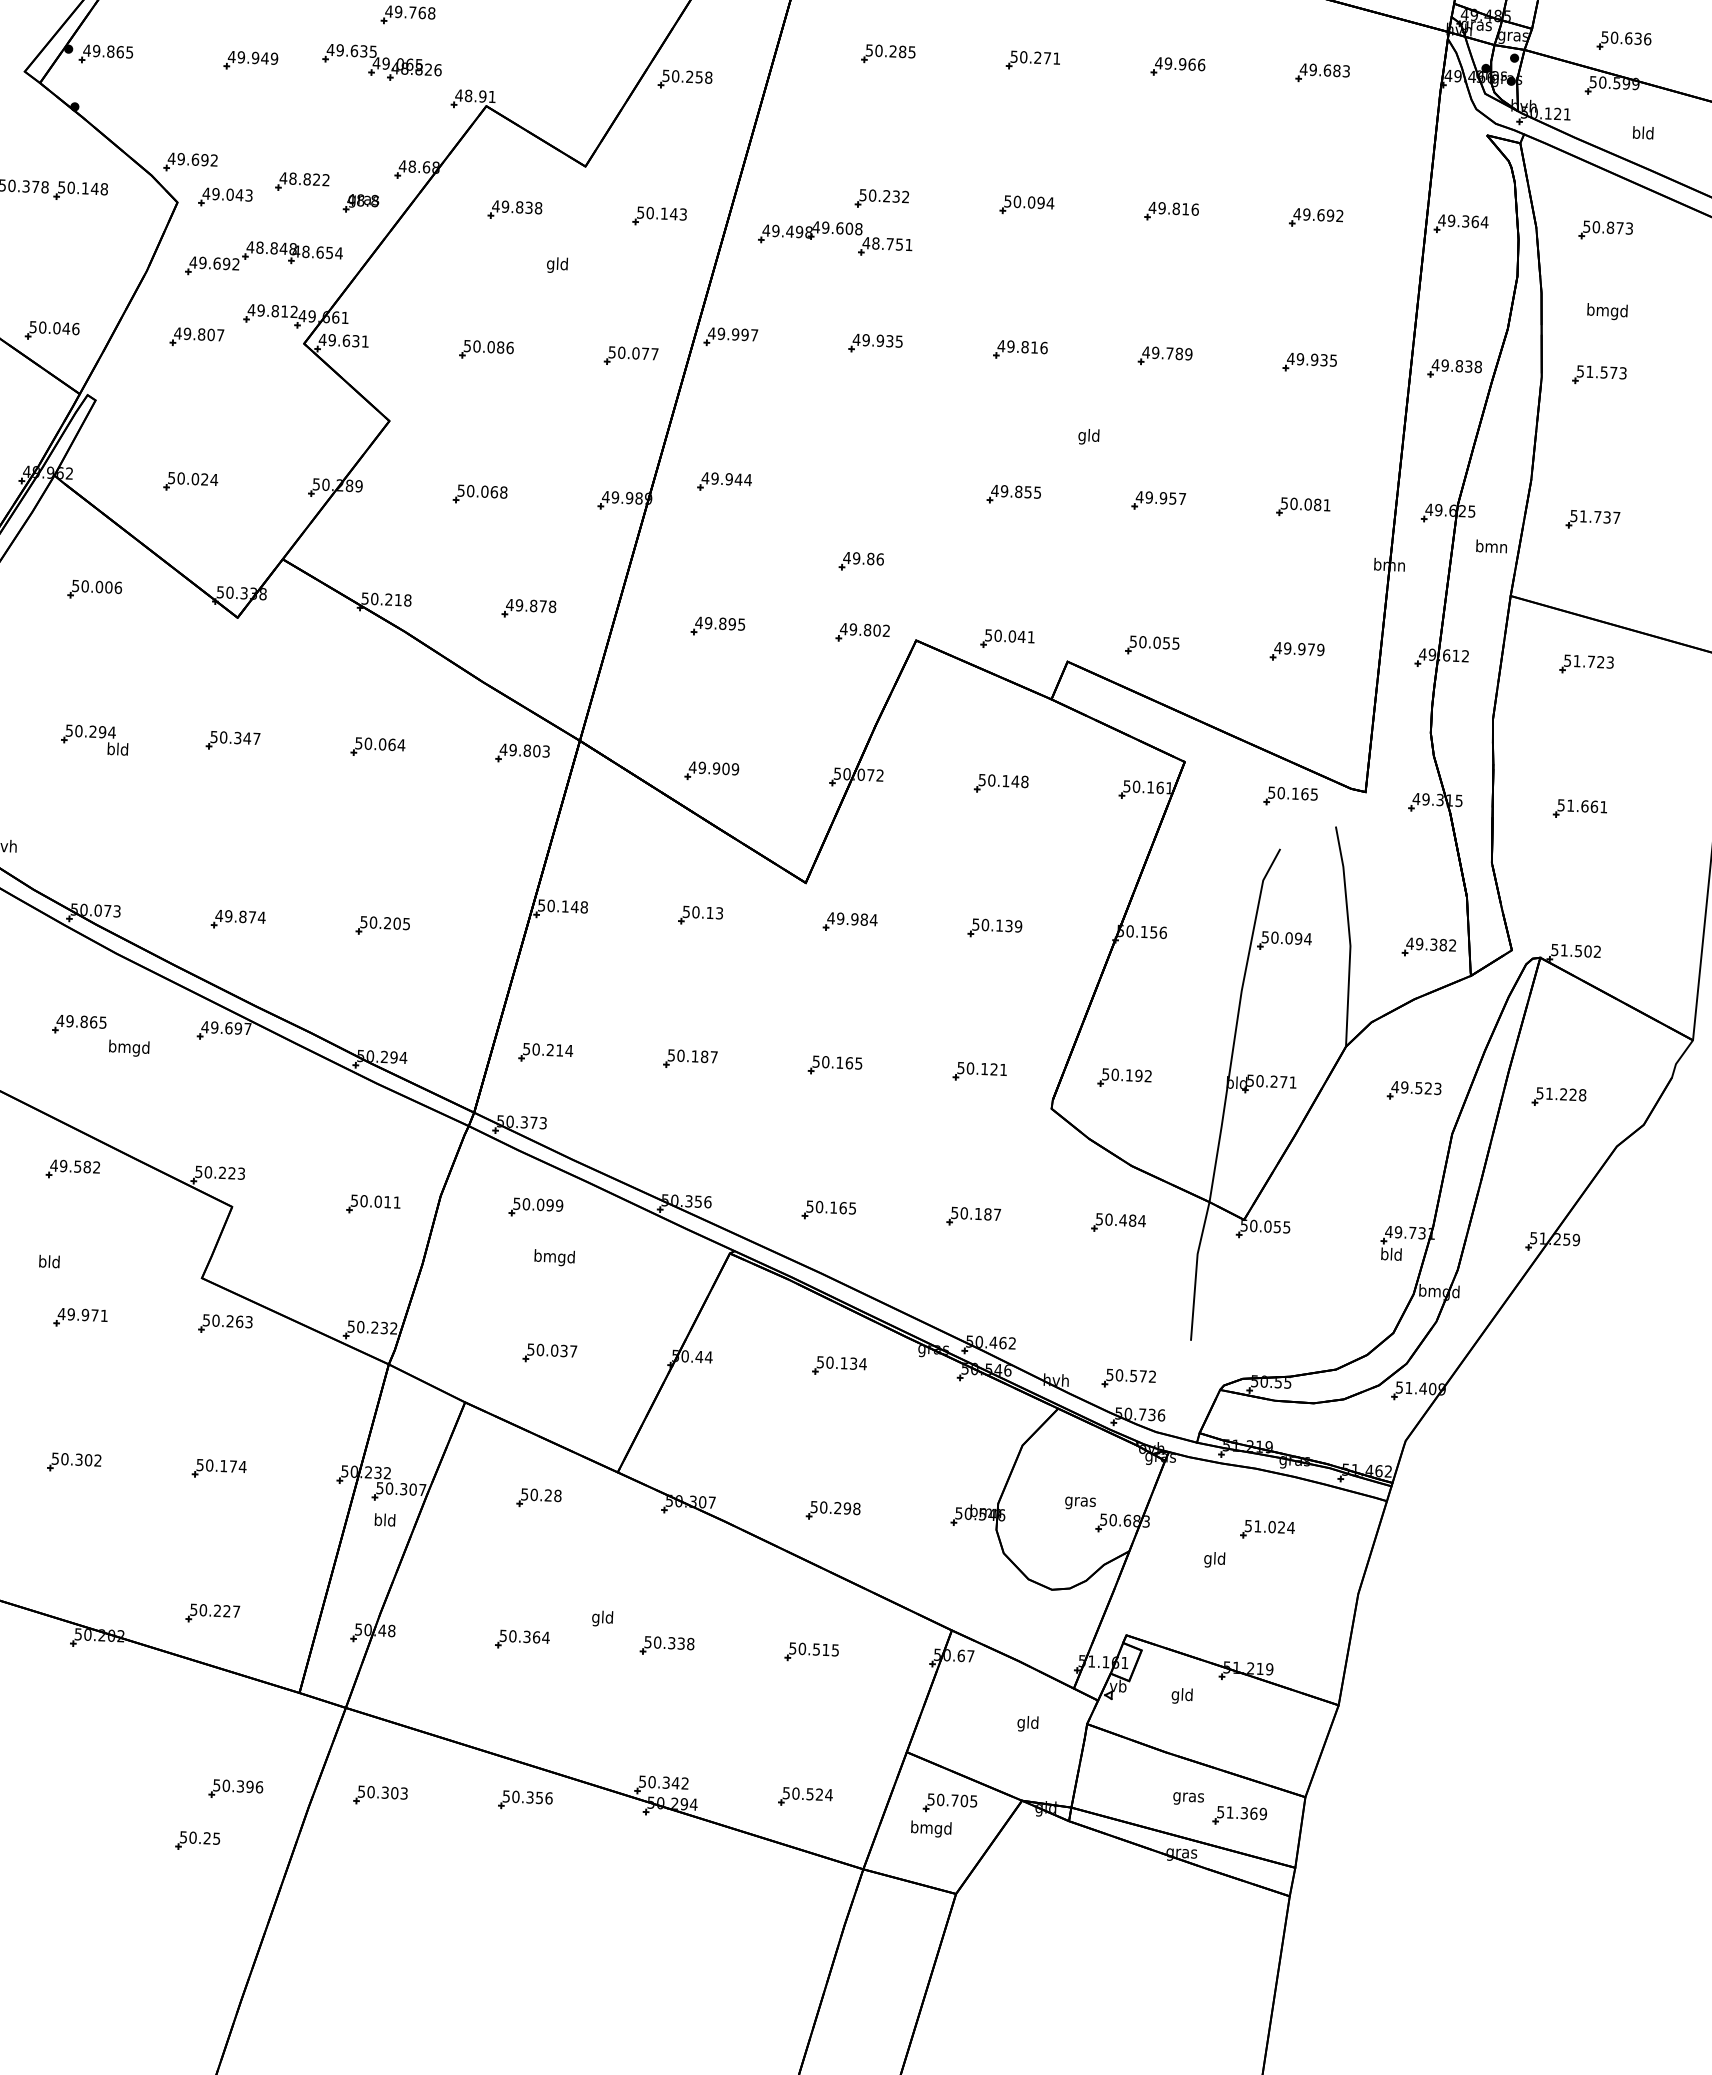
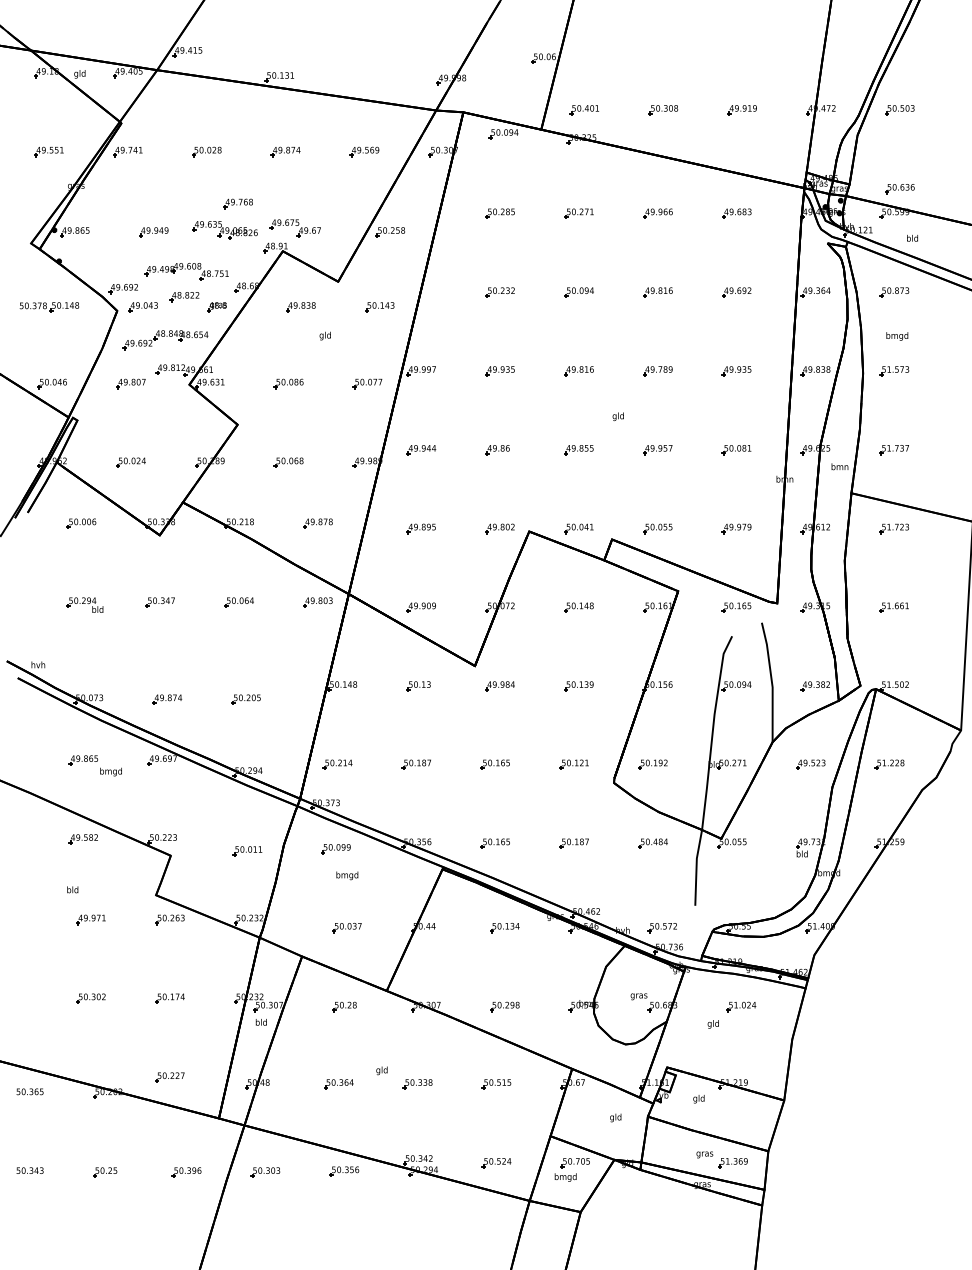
part: (509, 65) -> (294, 228), added
part: (834, 237) -> (186, 271), moved
part: (861, 562) -> (497, 450), moved
part: (198, 1841) -> (105, 1172), moved

